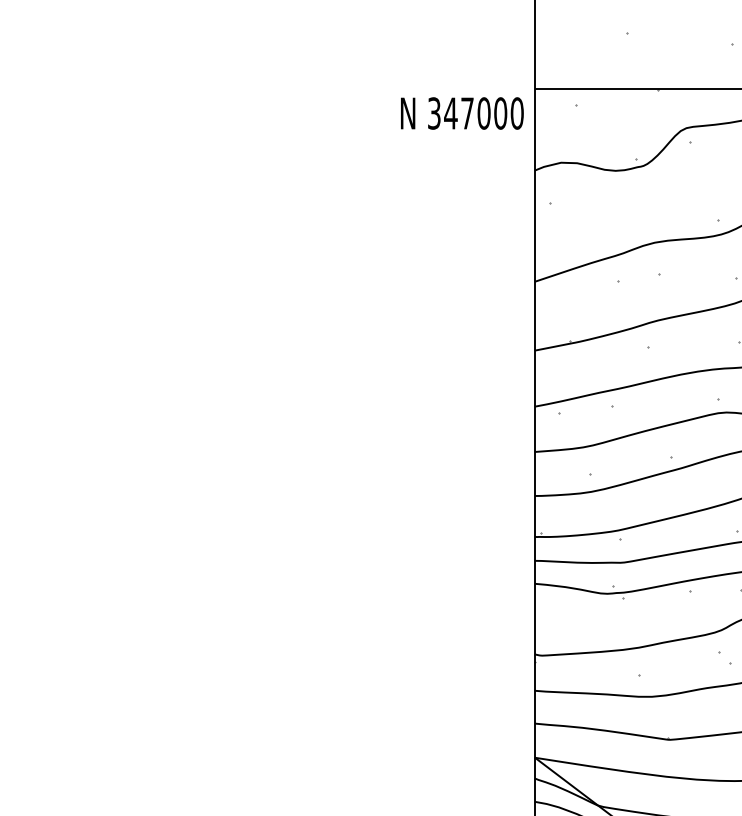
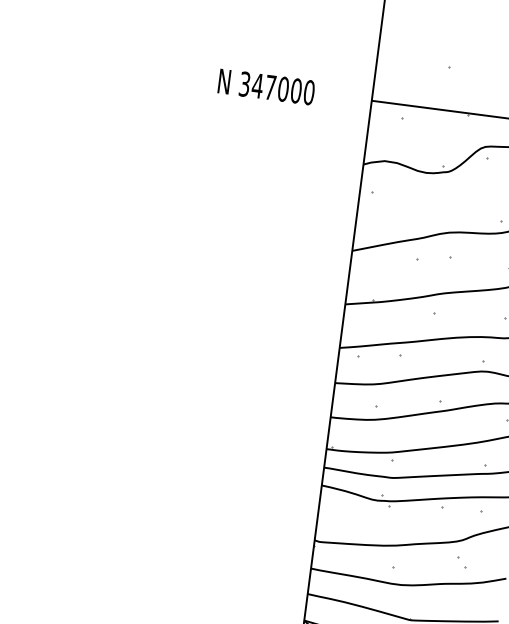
text: (462, 113) -> (266, 87), moved

